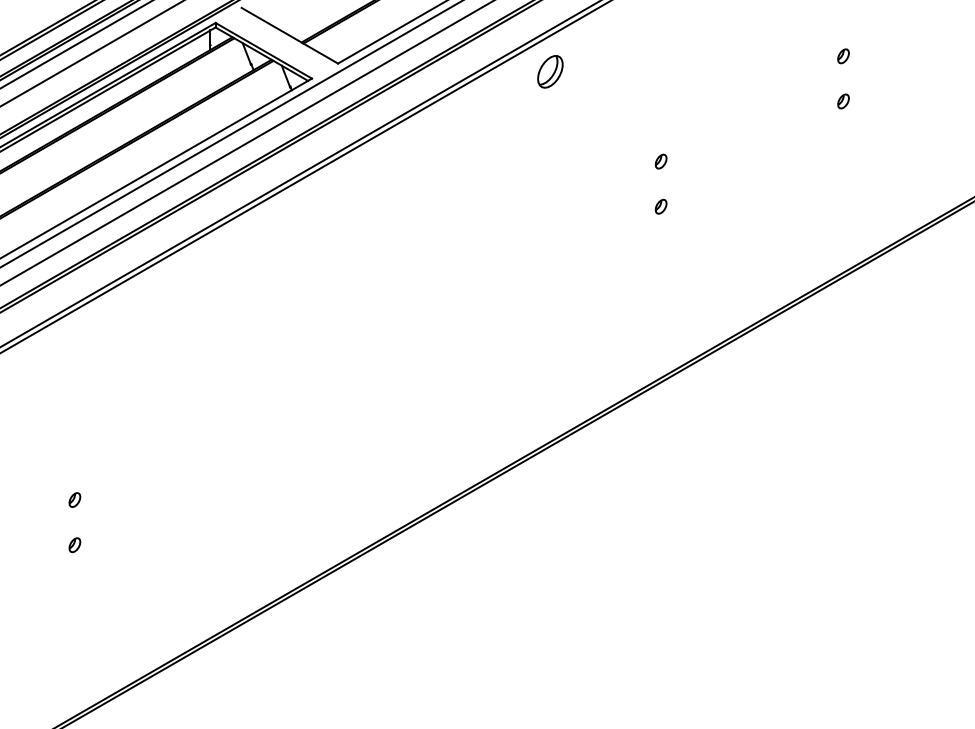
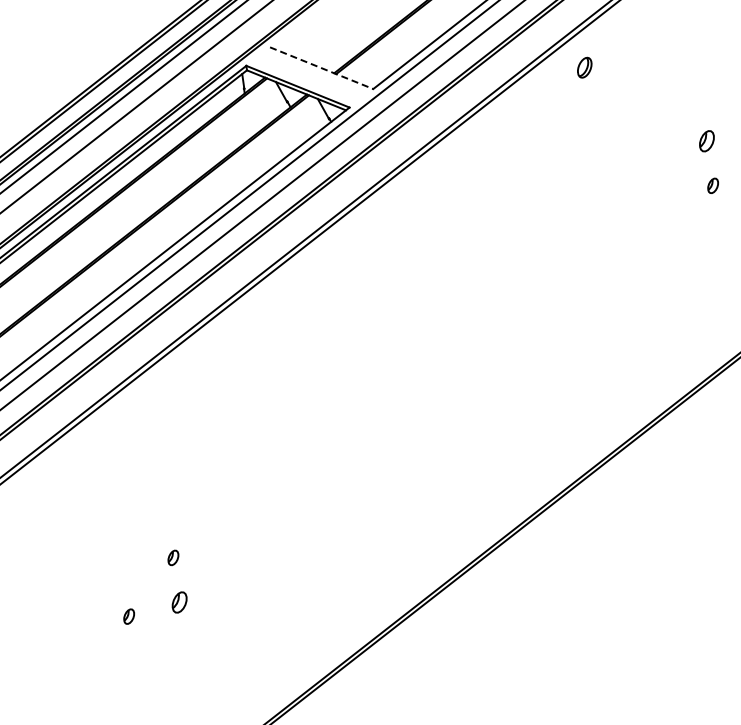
line: (289, 35) -> (321, 68), solid -> dashed
part: (550, 71) -> (584, 67), size x0.6
part: (660, 161) -> (706, 141), size x1.4
part: (74, 545) -> (179, 602), size x1.4
part: (22, 551) -> (128, 616), added

